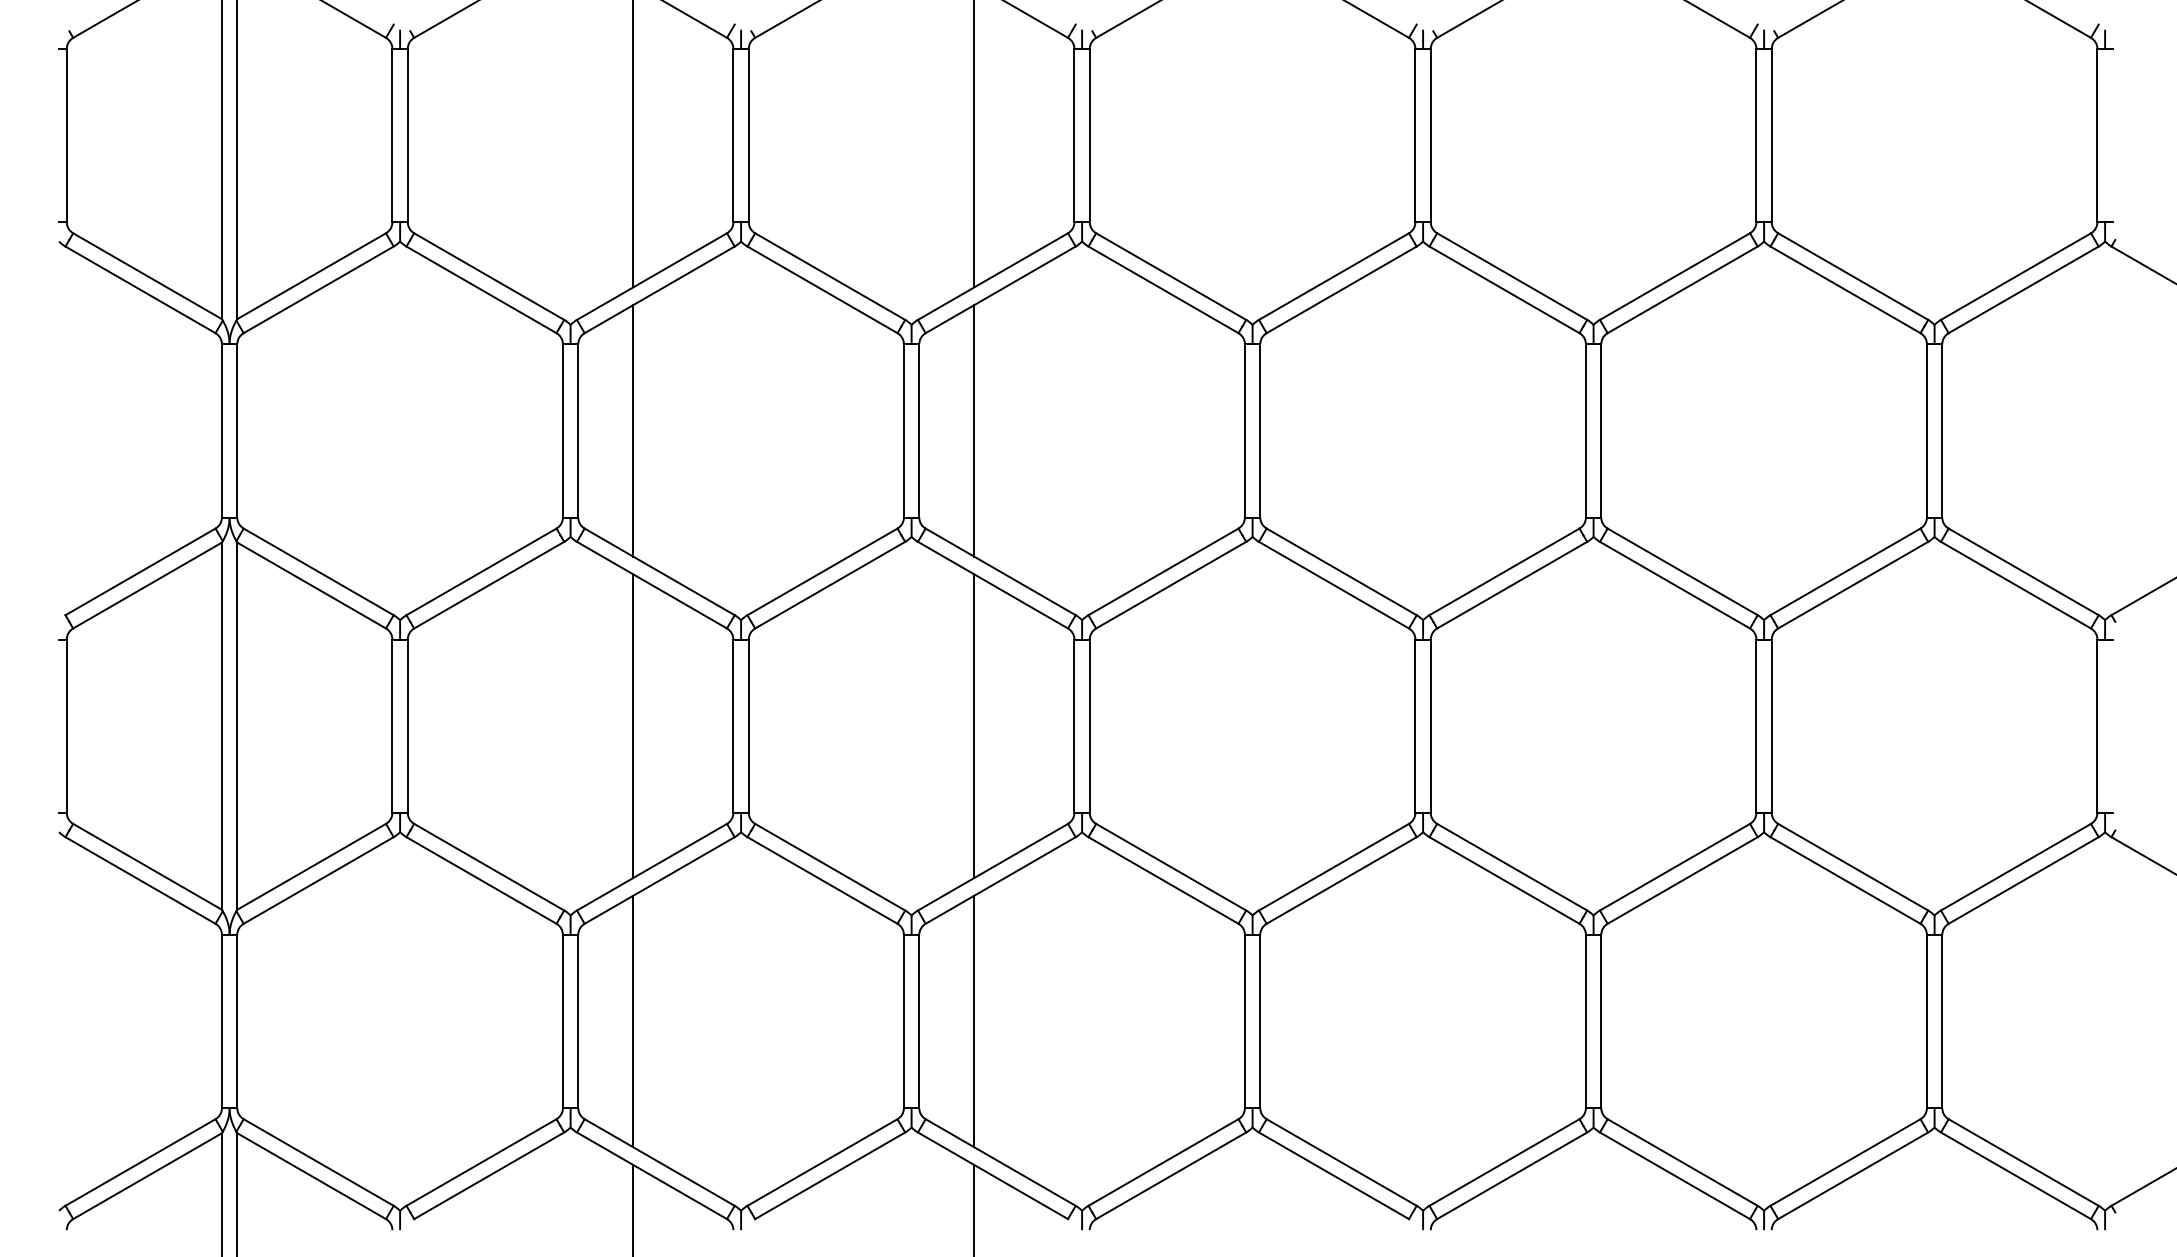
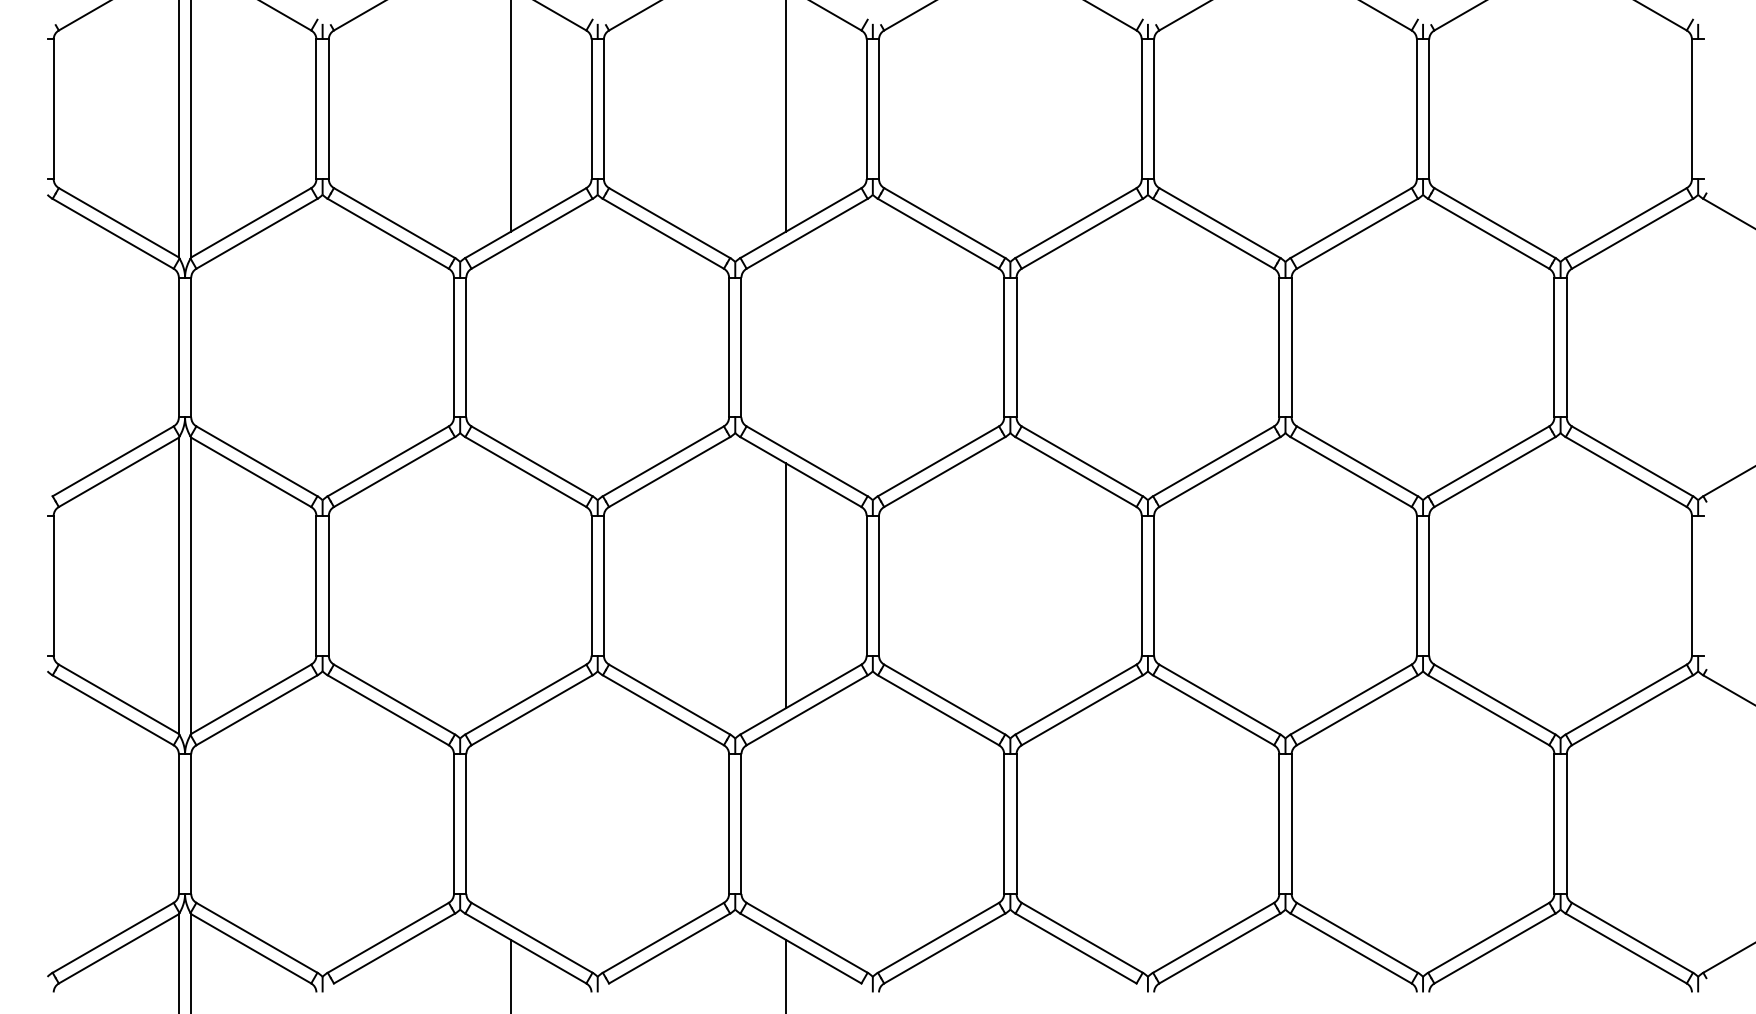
line: (632, 430) -> (510, 347), removed
line: (973, 430) -> (785, 347), removed
line: (632, 725) -> (510, 585), removed
line: (632, 1020) -> (510, 823), removed
line: (973, 1020) -> (785, 823), removed

